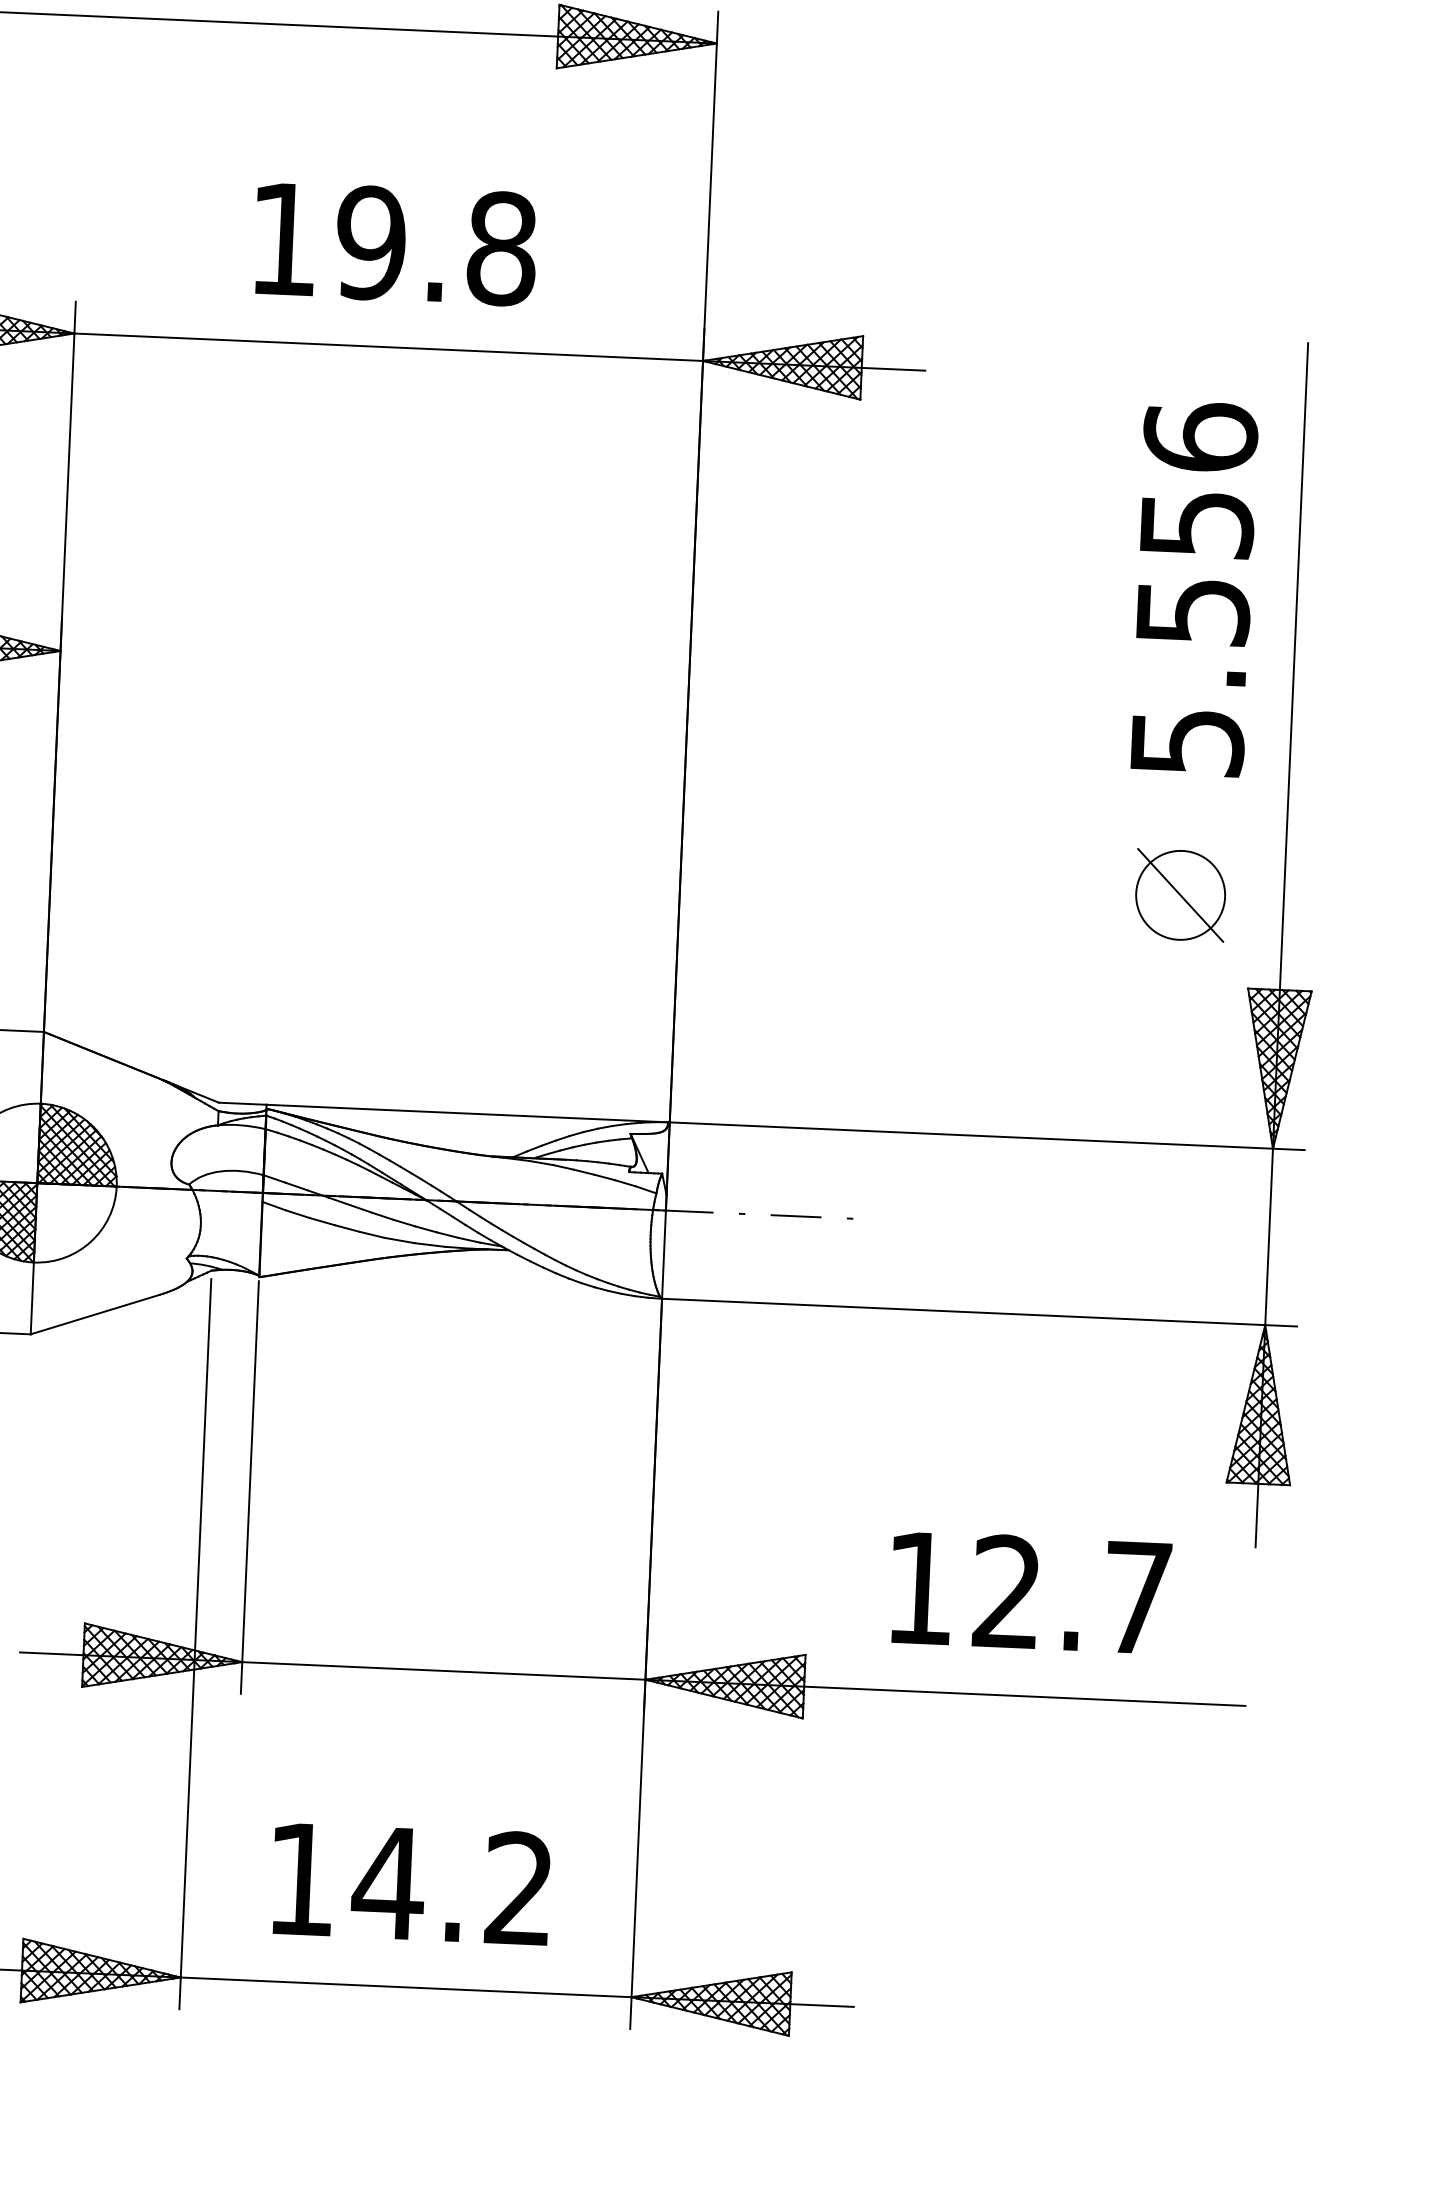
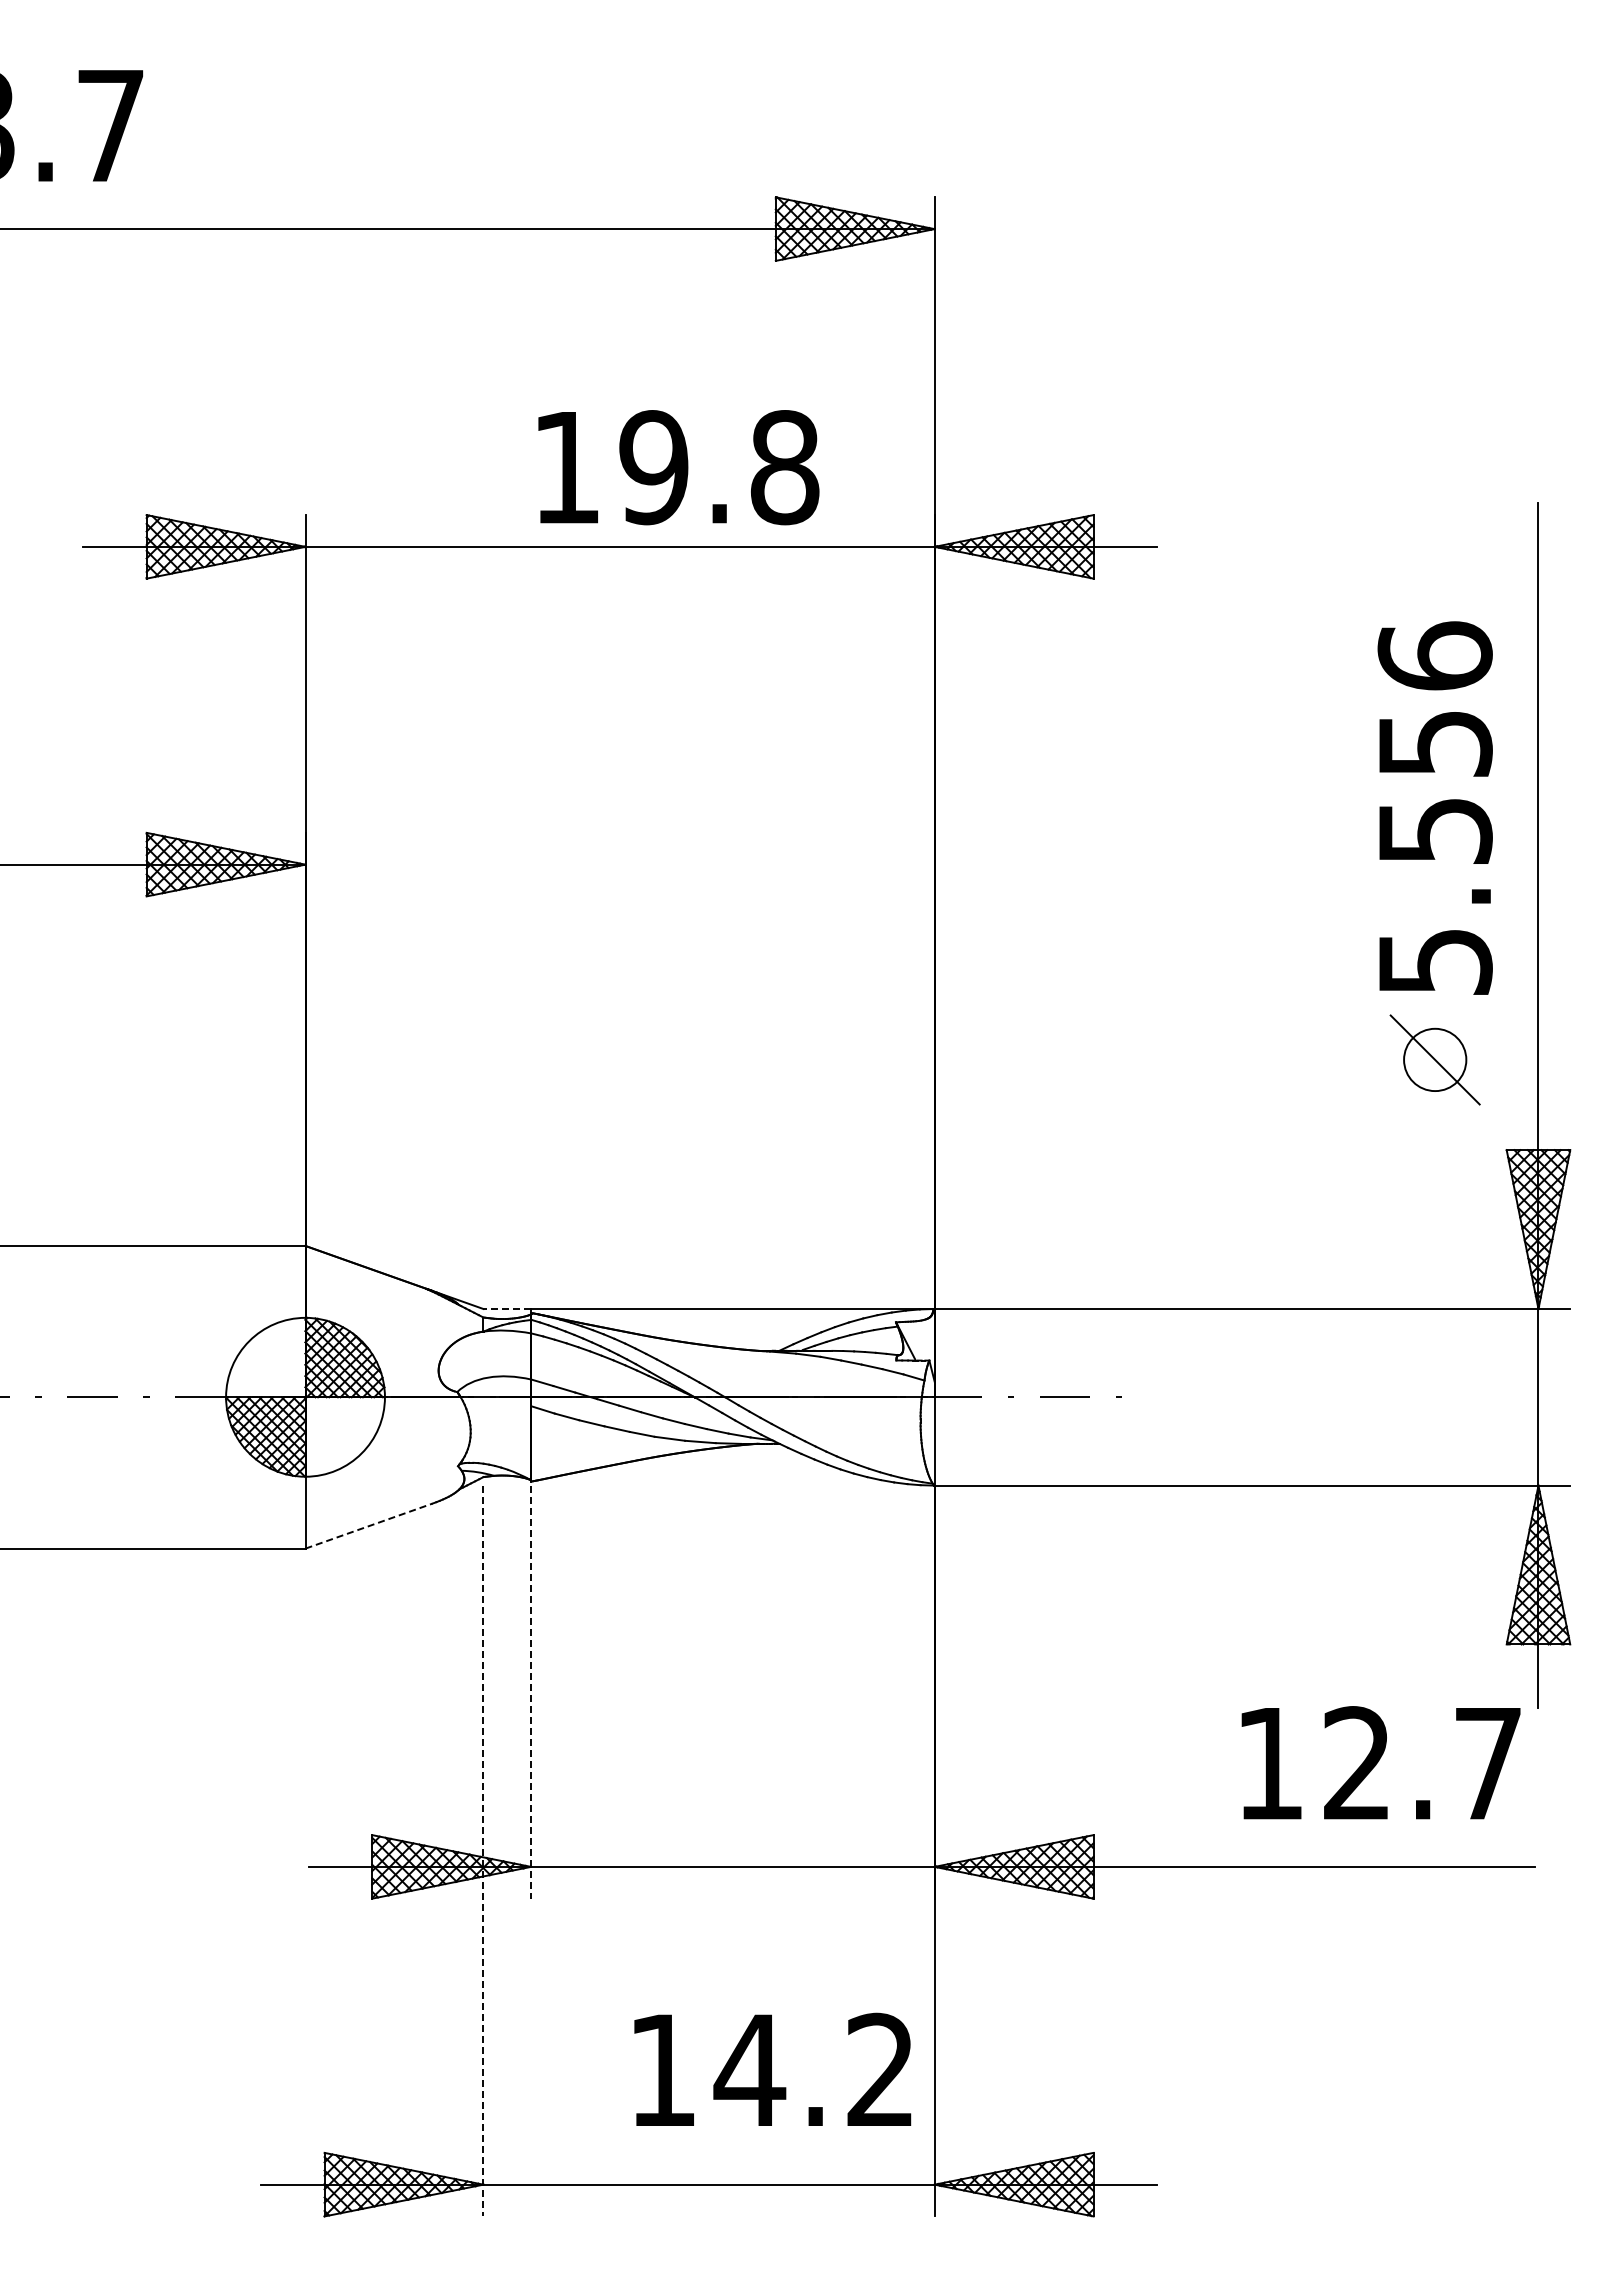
text: (395, 244) -> (678, 467), moved
text: (1193, 588) -> (1434, 807), moved
circle: (1179, 894) -> (1434, 1059), size x0.7
line: (242, 1104) -> (507, 1309), solid -> dashed
line: (95, 1314) -> (369, 1525), solid -> dashed
line: (250, 1487) -> (531, 1692), solid -> dashed
text: (1030, 1592) -> (1380, 1762), moved
line: (195, 1644) -> (483, 1851), solid -> dashed
text: (411, 1882) -> (772, 2068), moved

